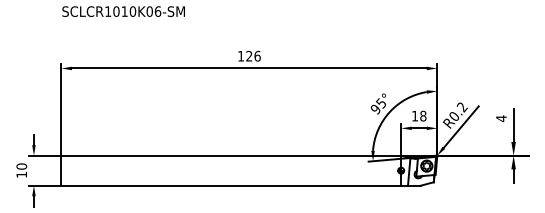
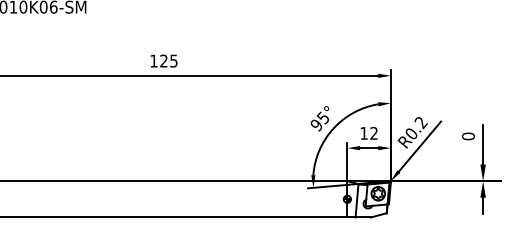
text: (257, 55) -> (173, 60), 126 -> 125
text: (423, 116) -> (374, 133), 18 -> 12
text: (501, 118) -> (468, 136), 4 -> 0

